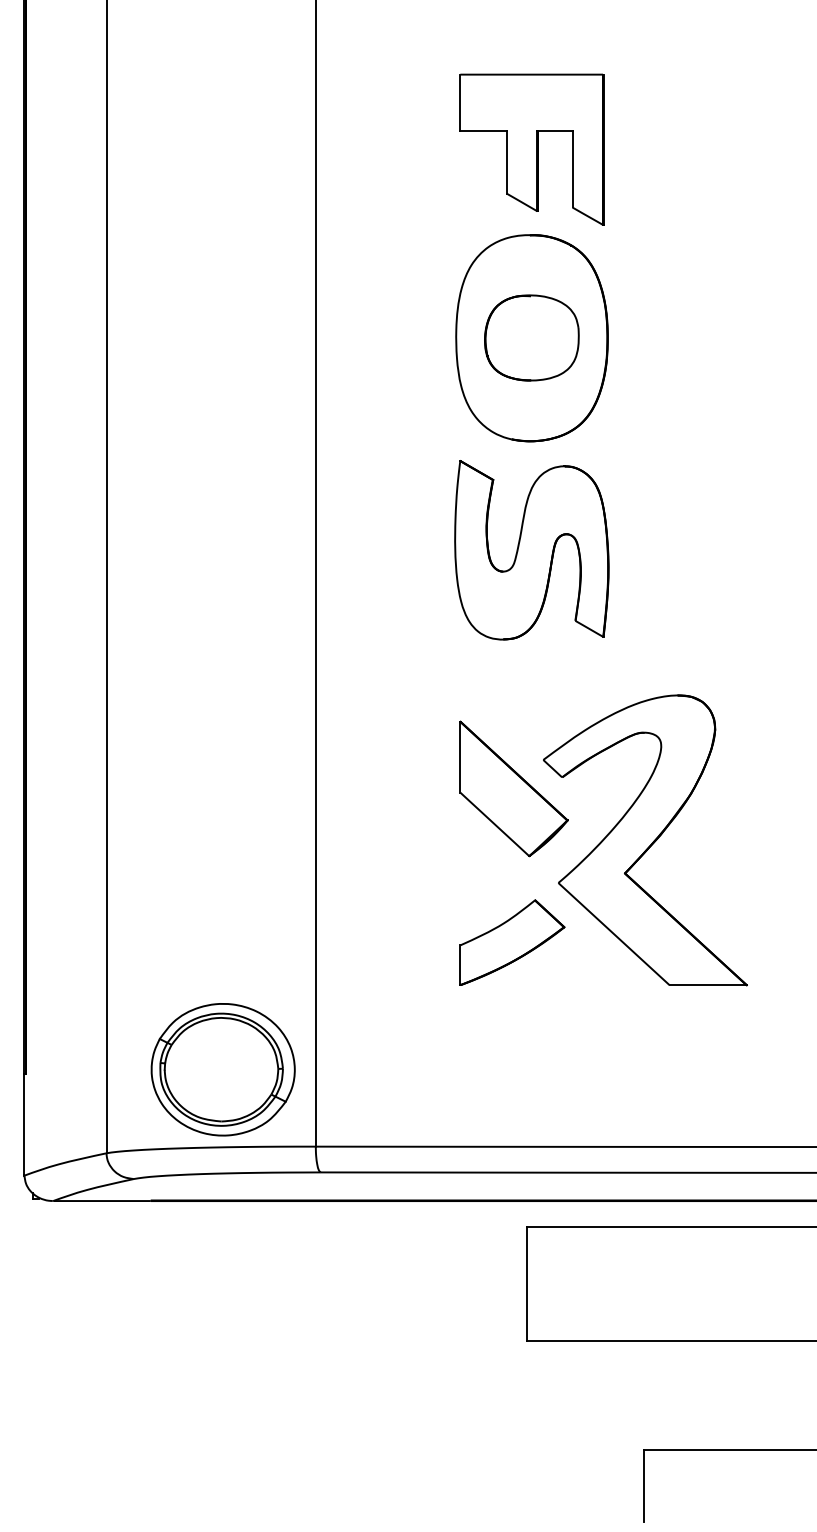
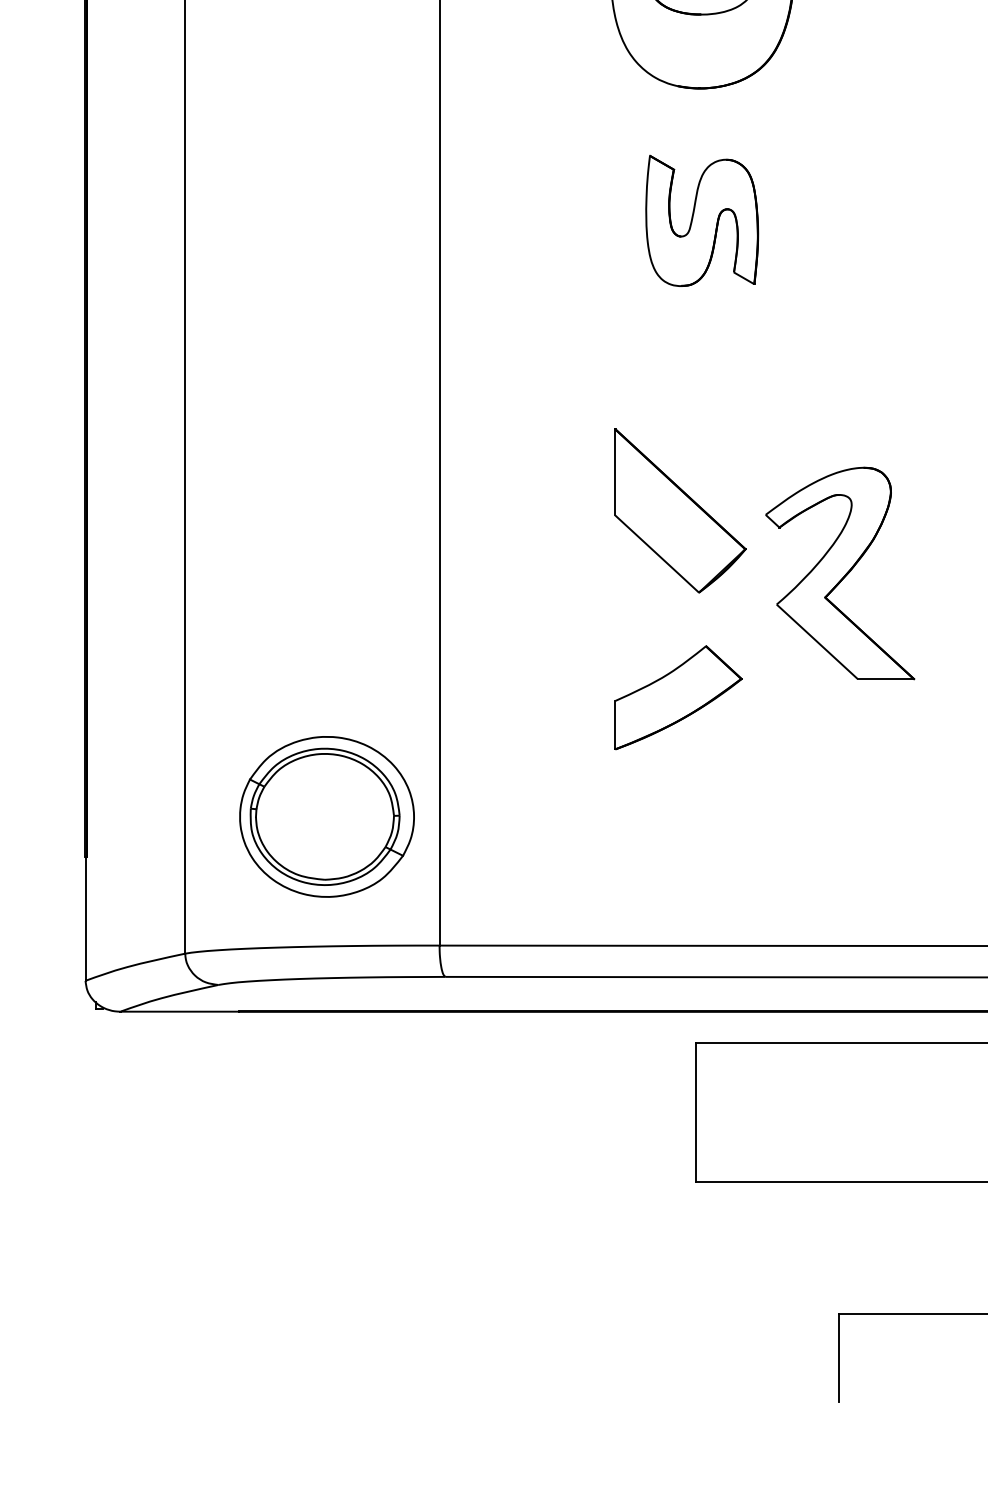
part: (531, 550) -> (701, 221), size x0.6
part: (645, 840) -> (840, 573), size x0.6
part: (222, 1069) -> (326, 816), moved

